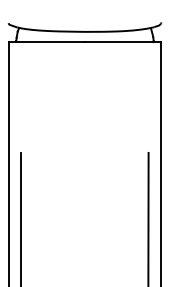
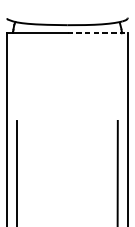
line: (122, 42) -> (97, 33), solid -> dashed

